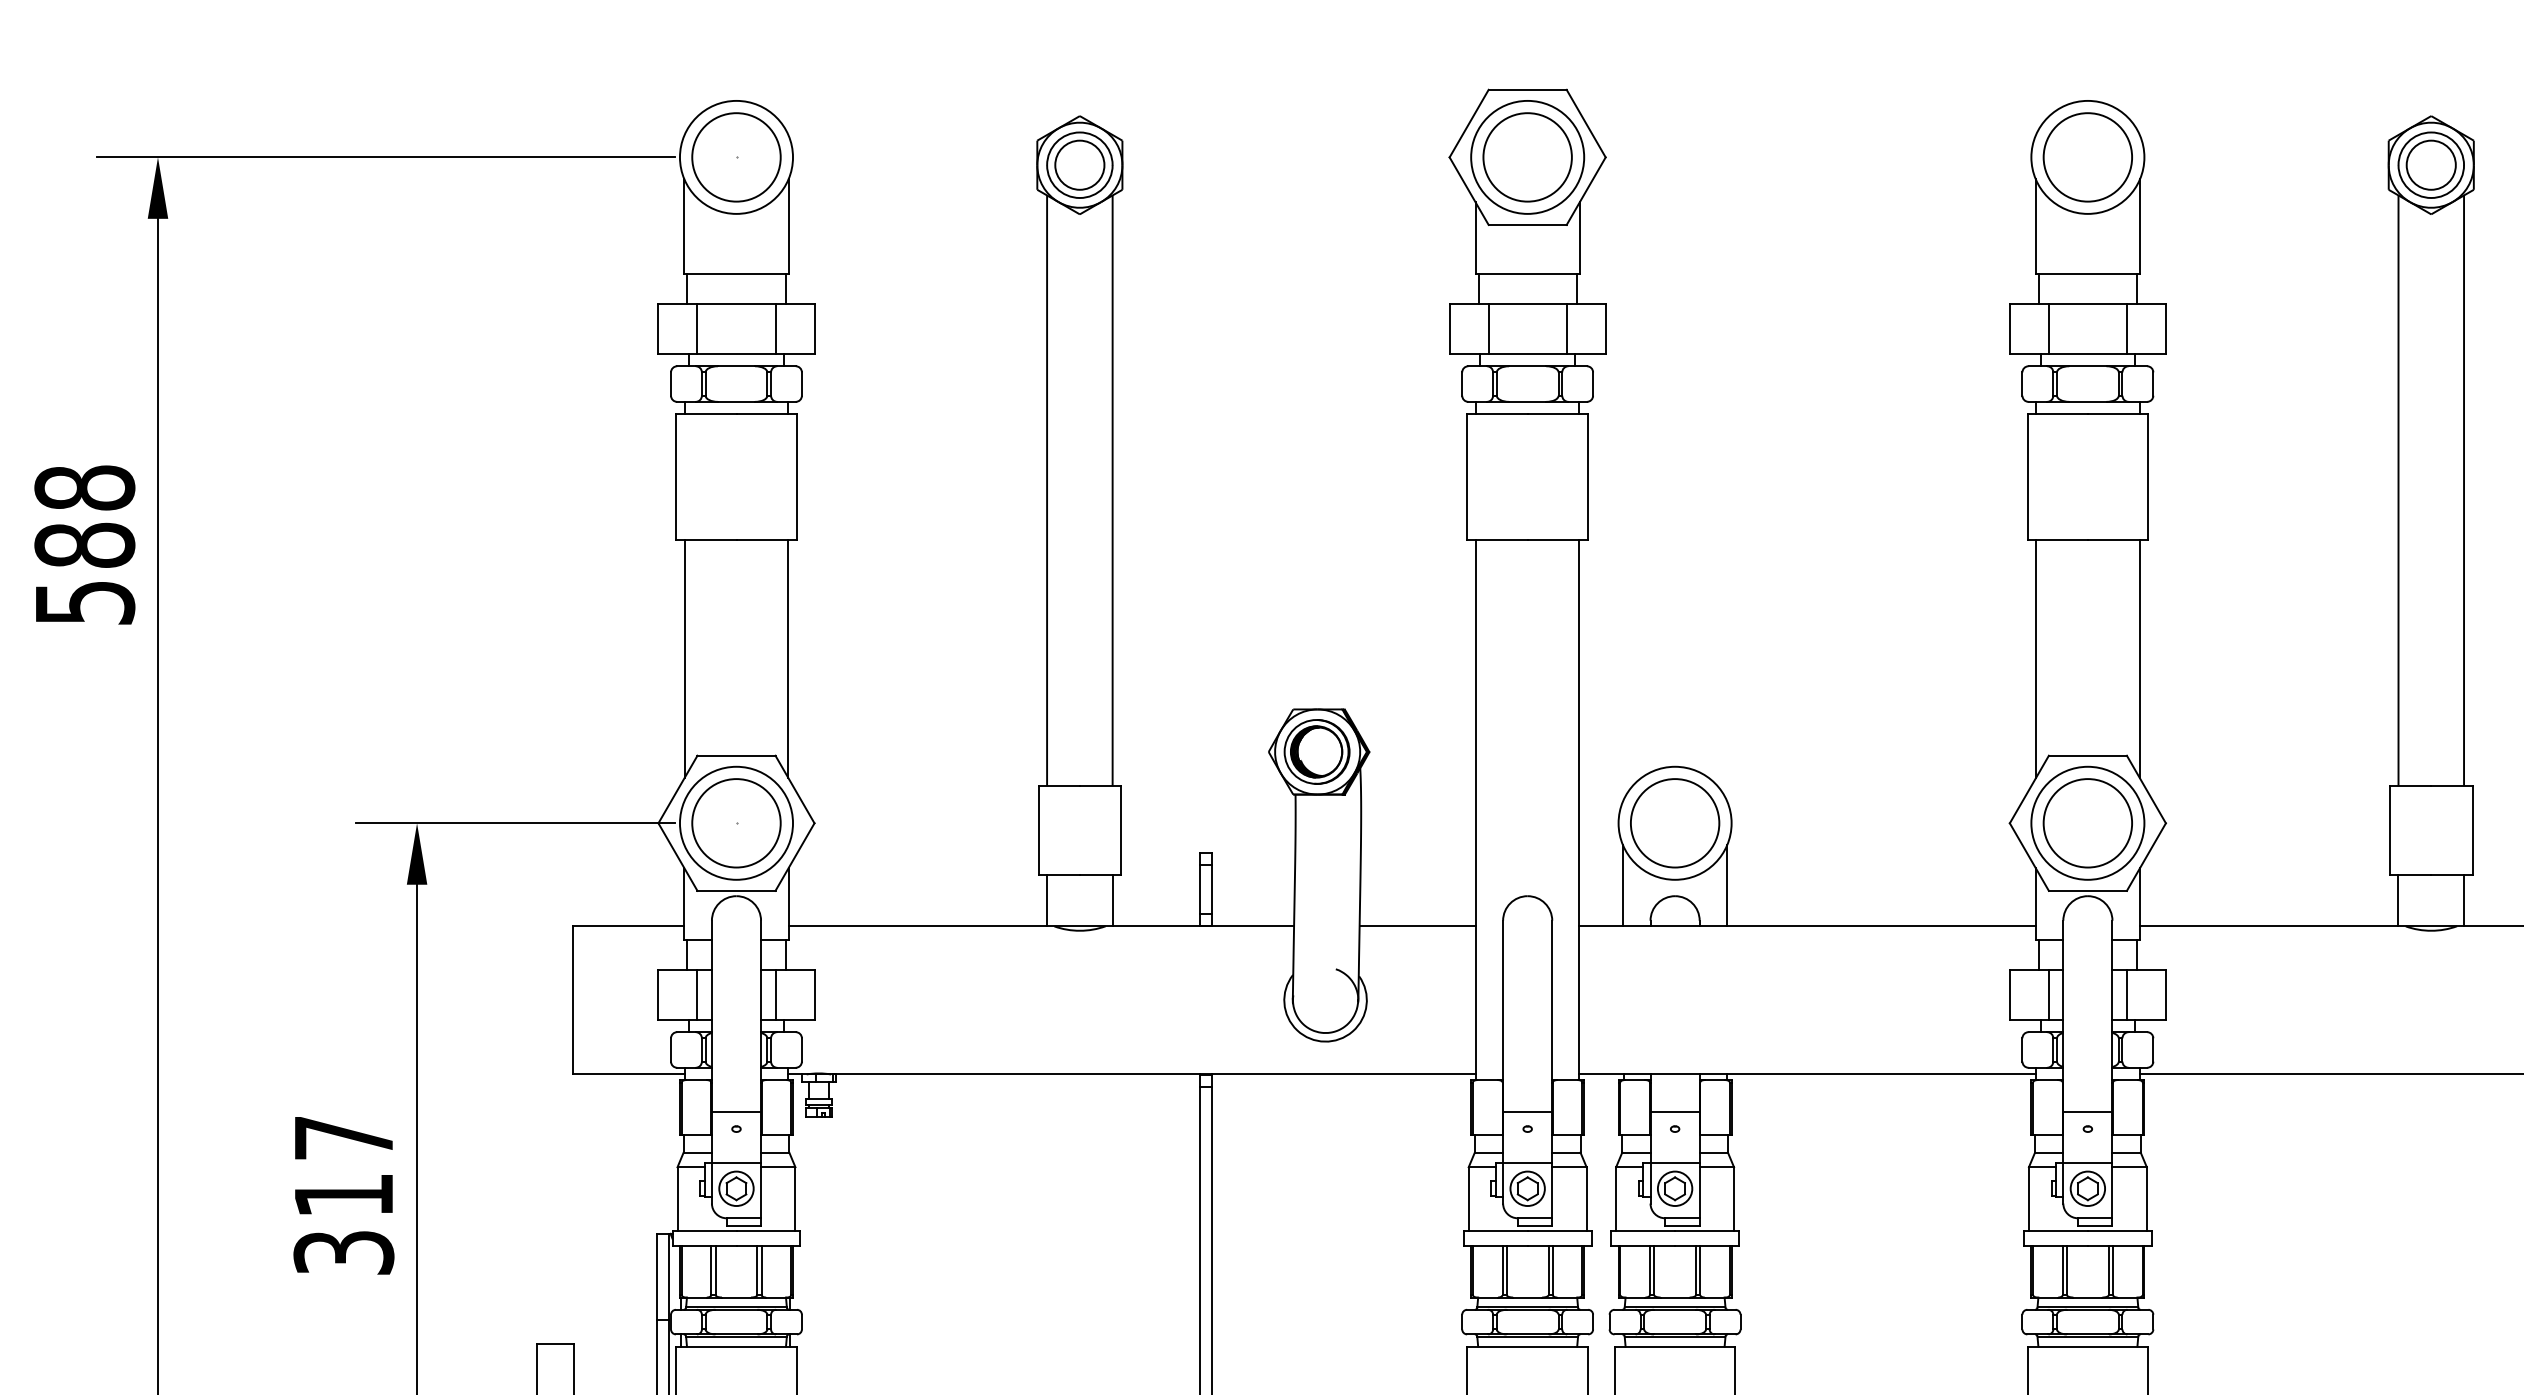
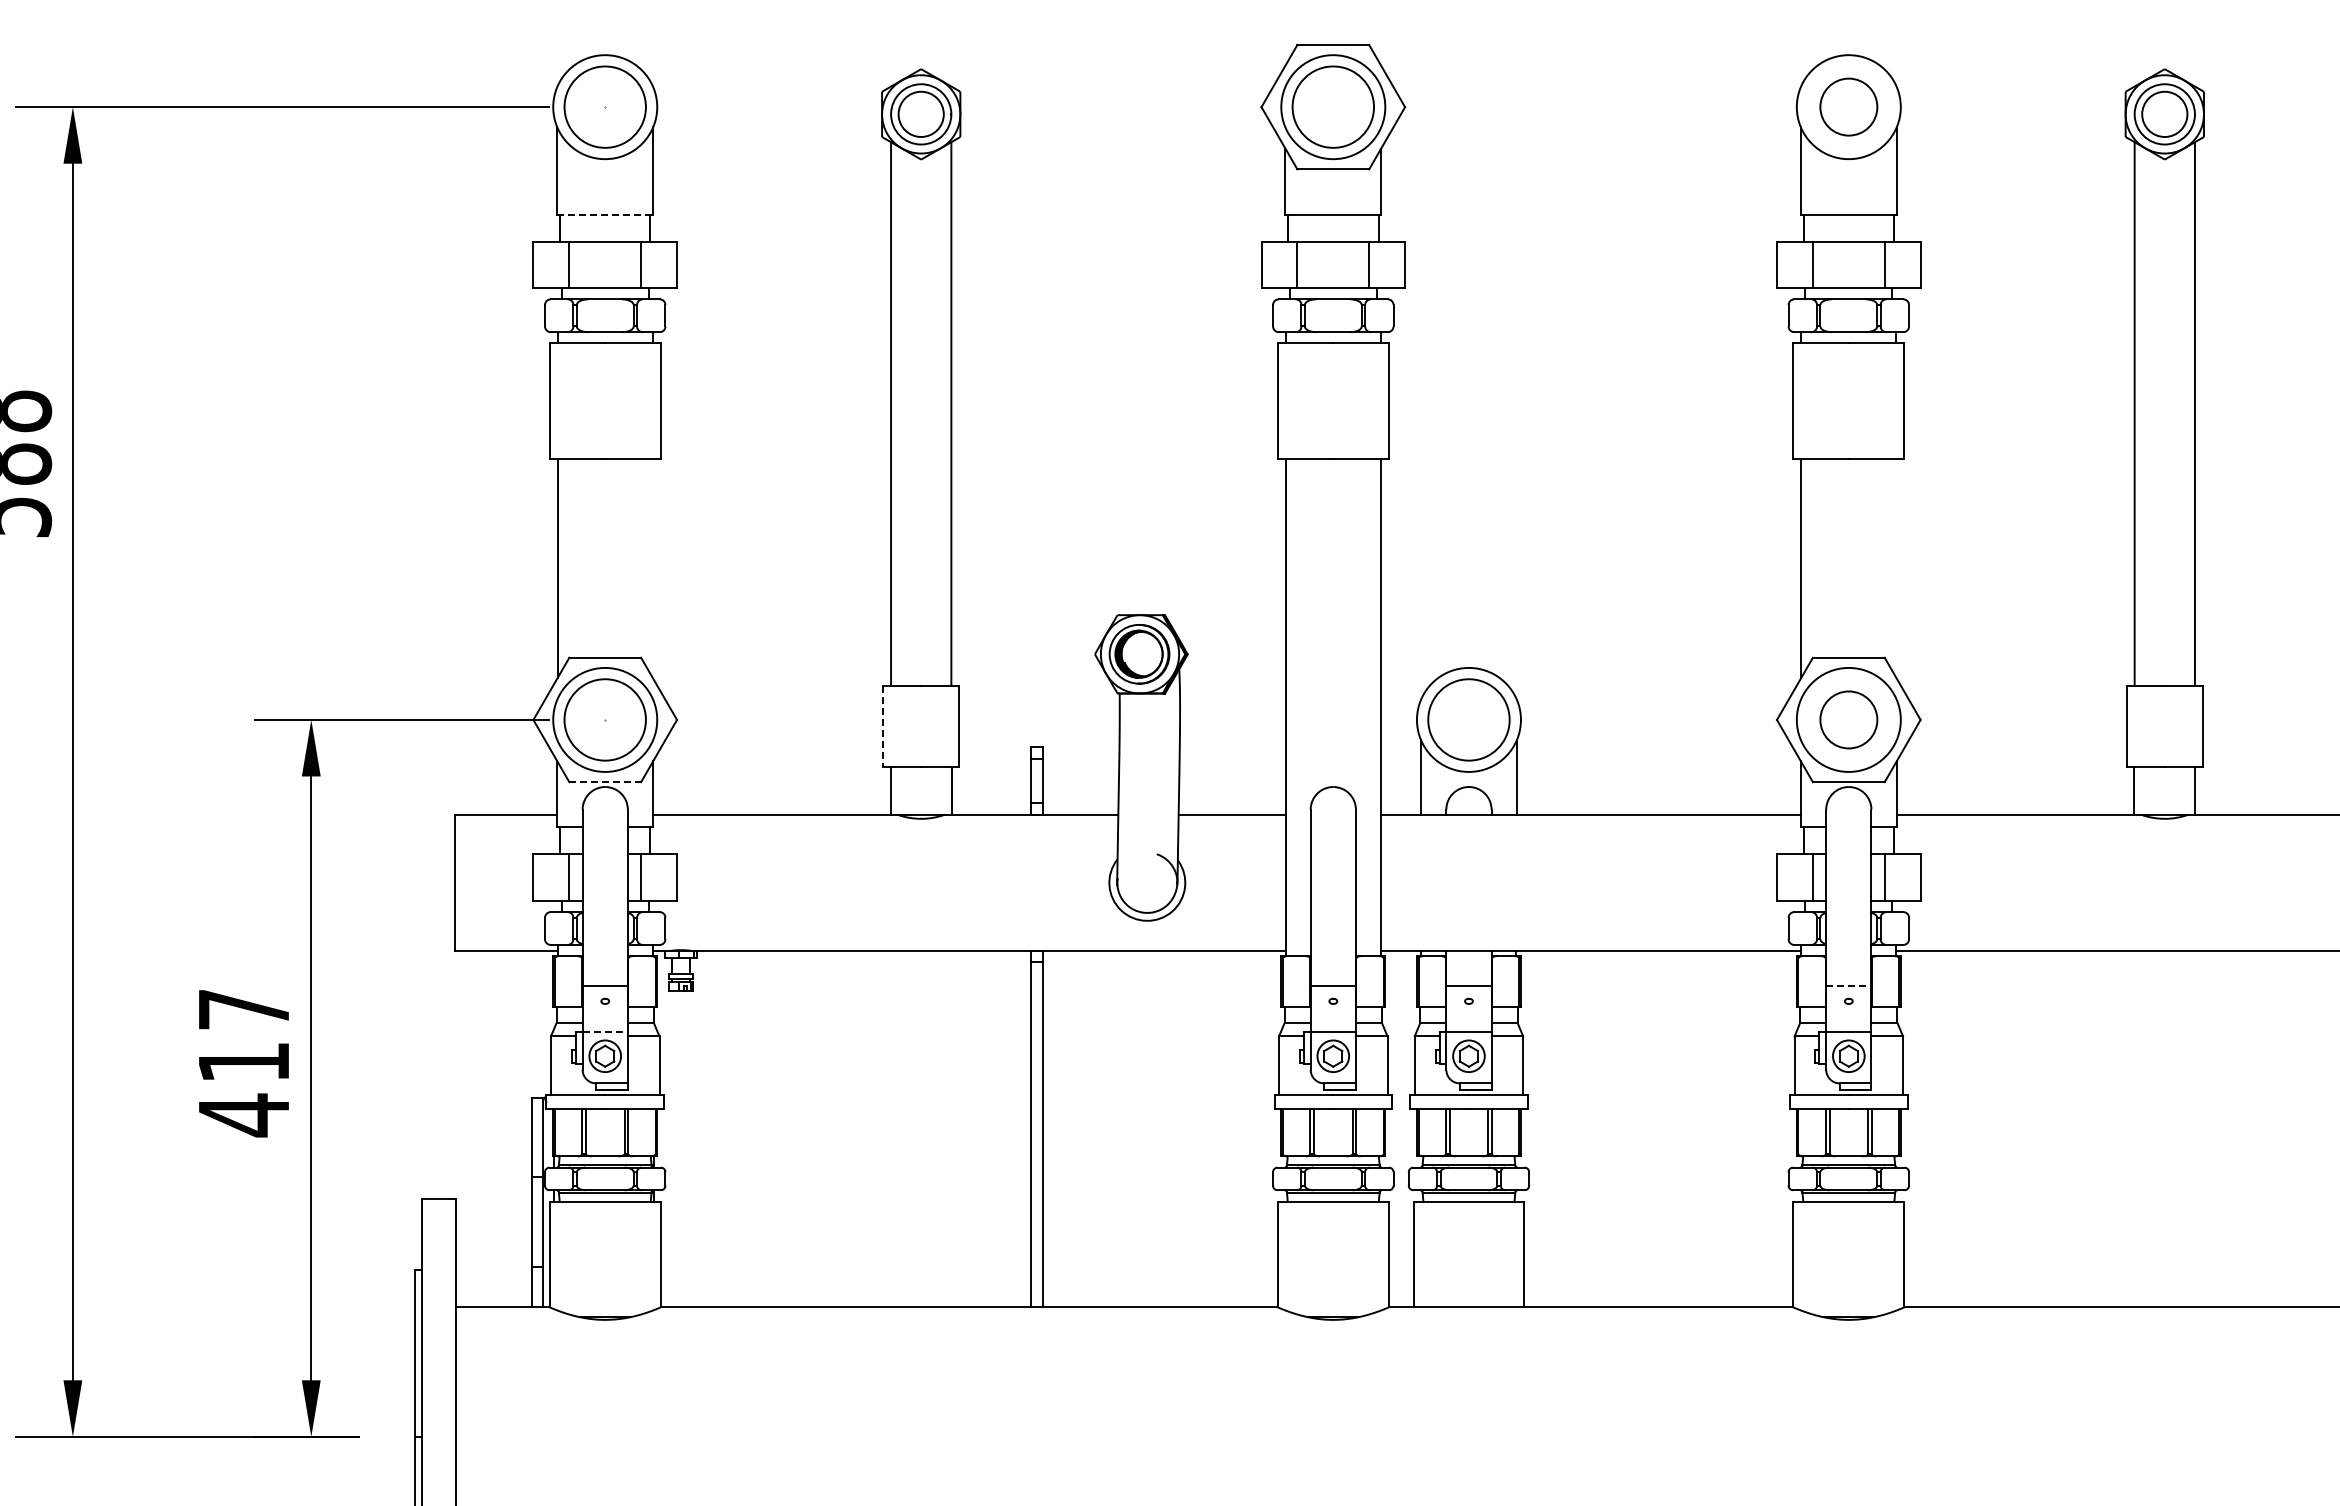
circle: (2087, 156) -> (1848, 106), size x0.7
line: (736, 274) -> (605, 214), solid -> dashed
line: (787, 658) -> (652, 568), removed
line: (2139, 658) -> (1896, 568), removed
circle: (2087, 822) -> (1848, 719), size x0.7
line: (1038, 830) -> (883, 726), solid -> dashed
line: (736, 891) -> (605, 782), solid -> dashed
line: (2087, 1111) -> (1848, 985), solid -> dashed
line: (736, 1162) -> (605, 1032), solid -> dashed
text: (343, 1253) -> (243, 1115), 317 -> 417

